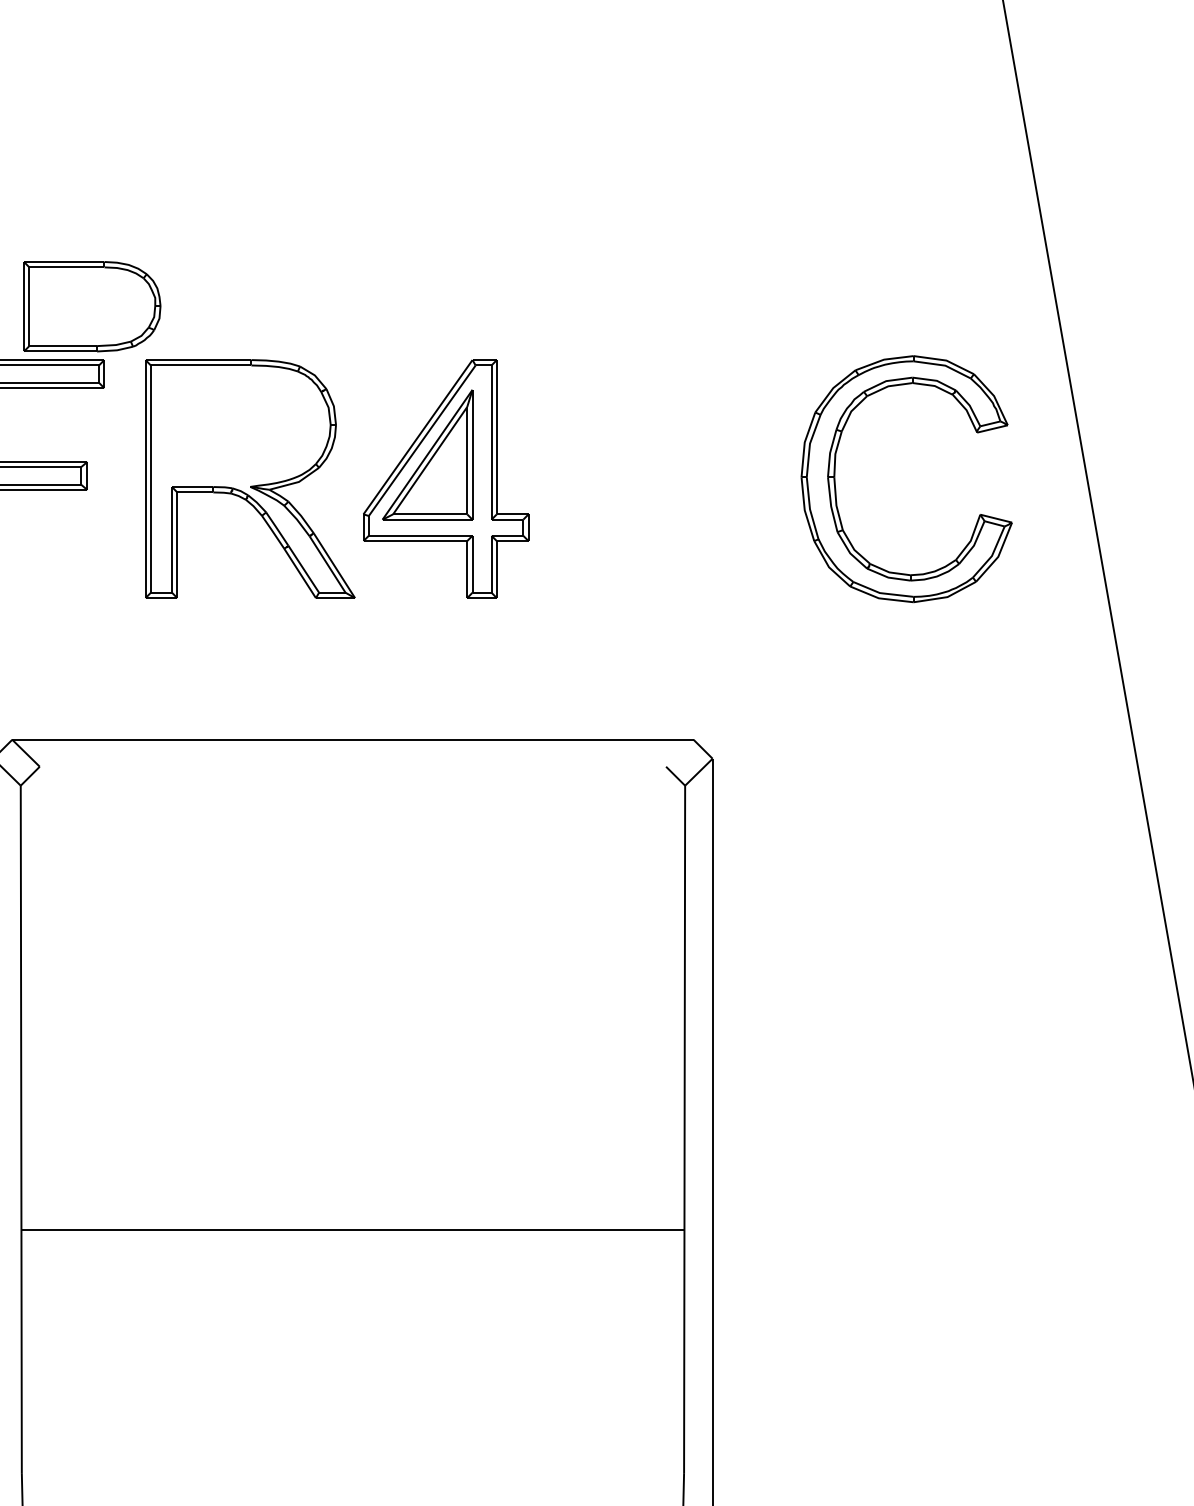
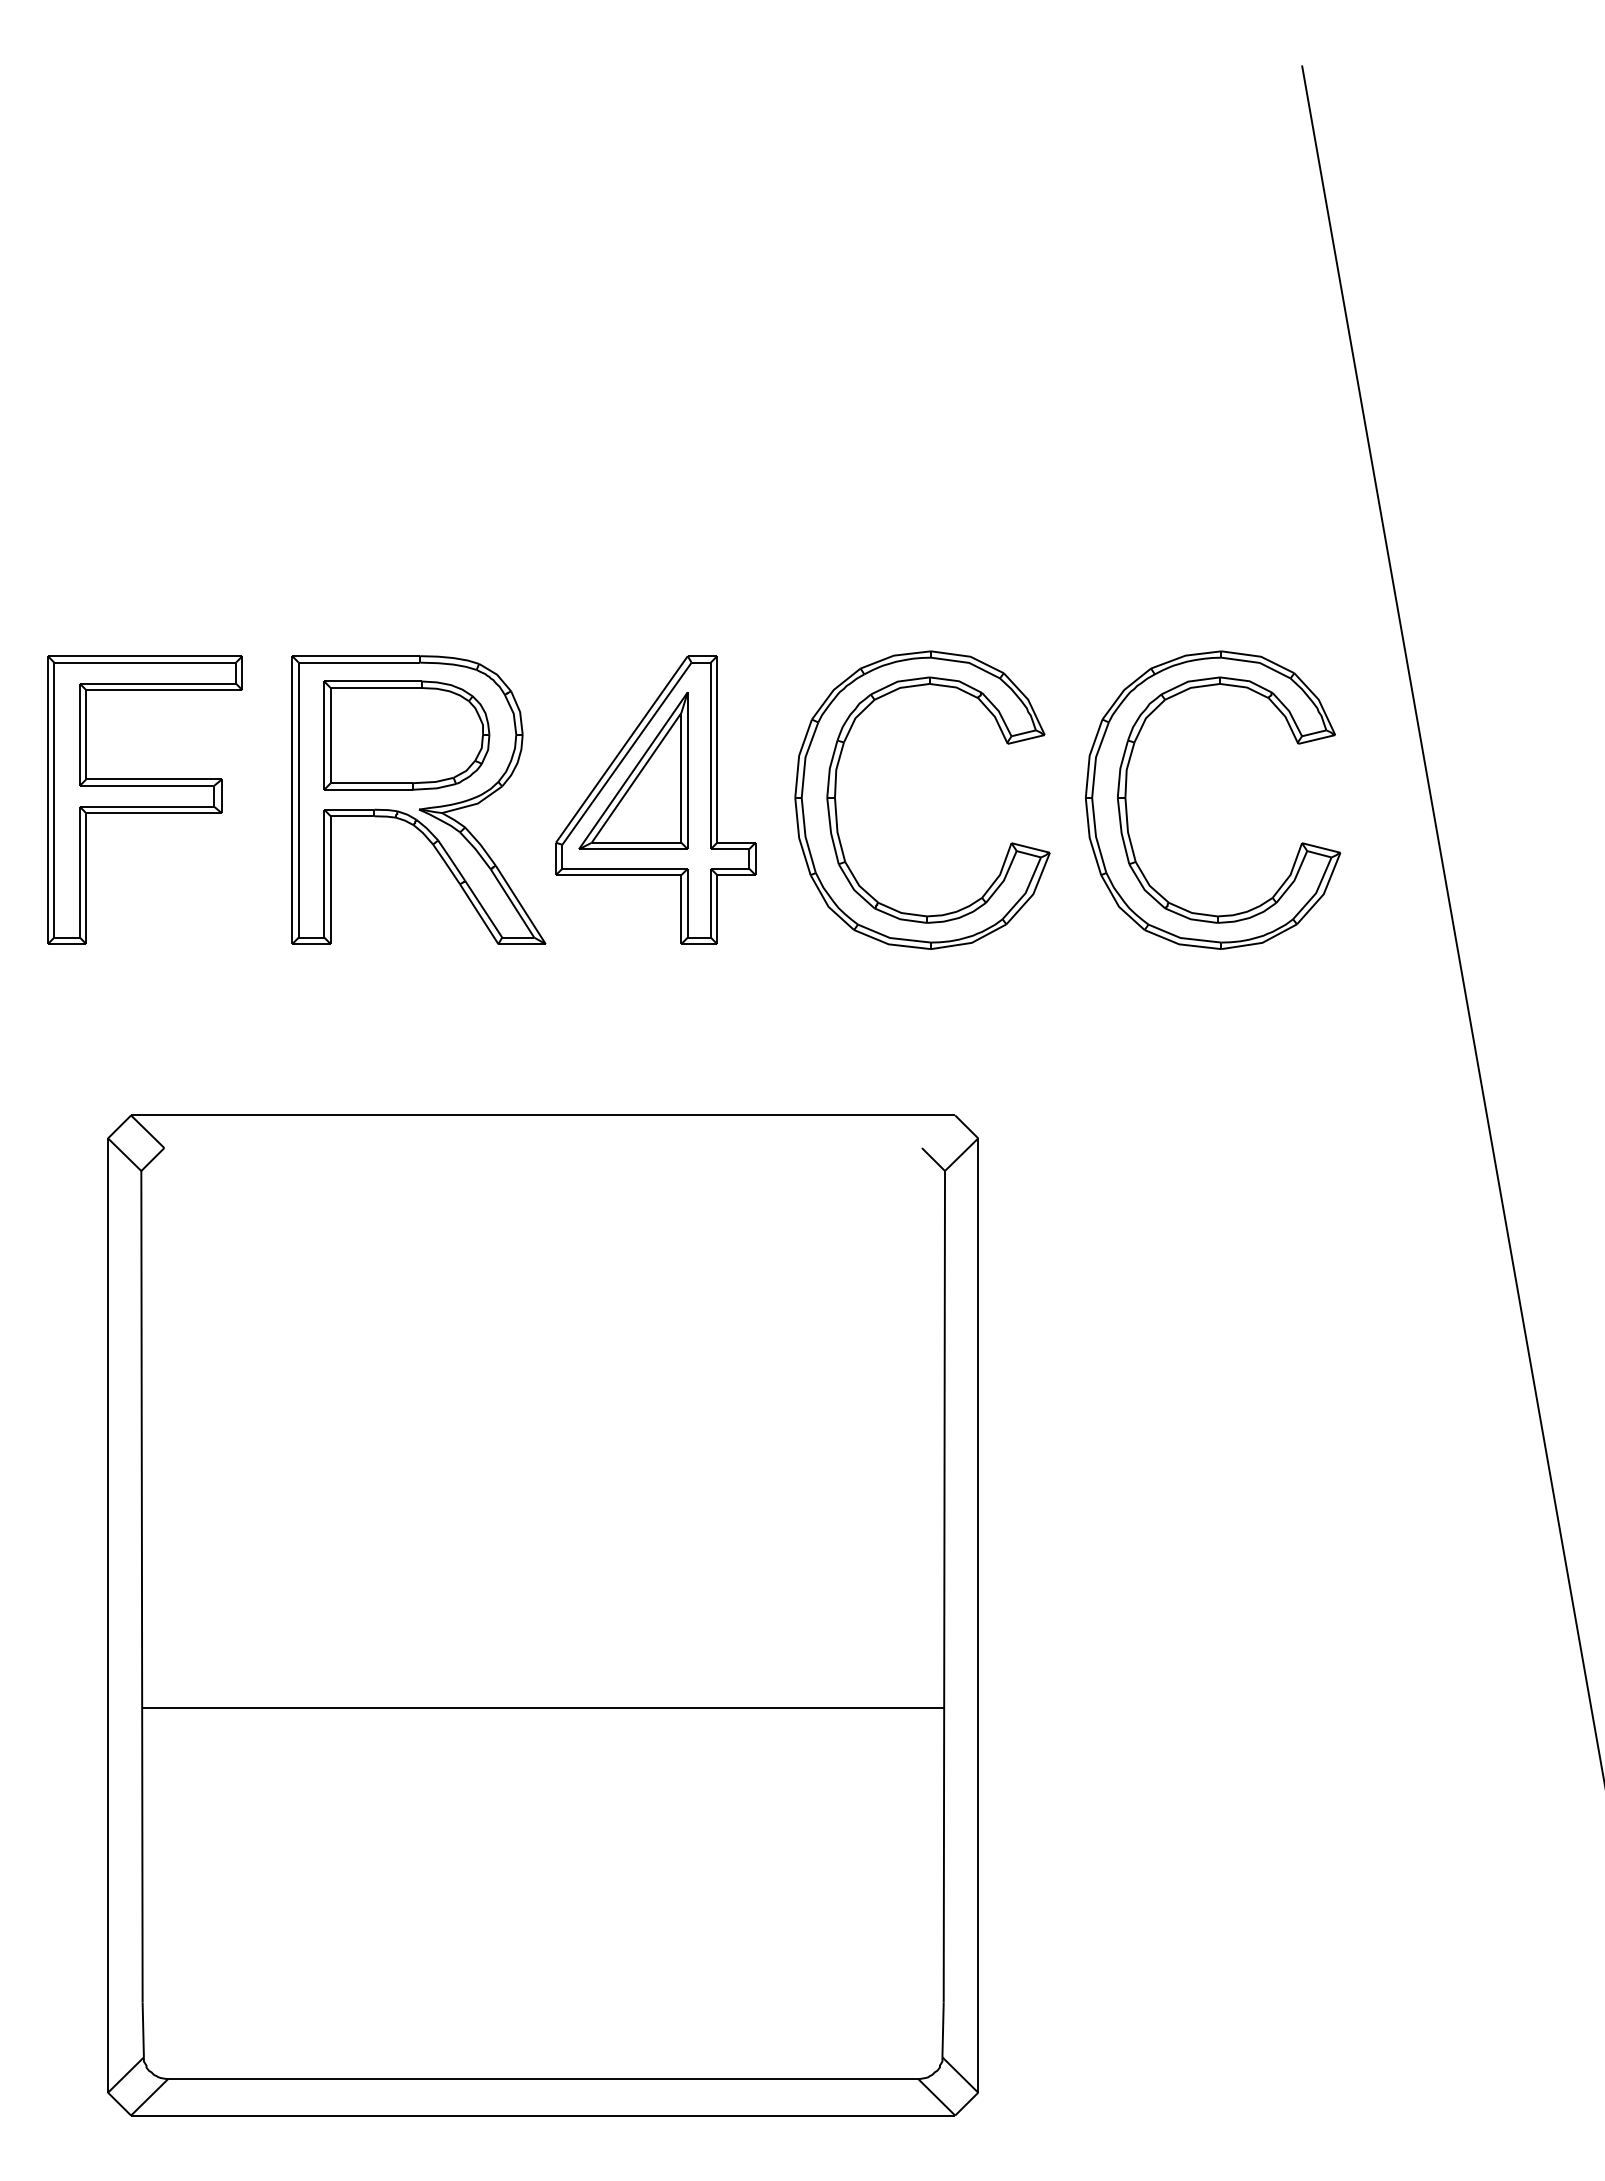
part: (91, 306) -> (406, 735), moved
part: (595, 479) -> (836, 800), added

